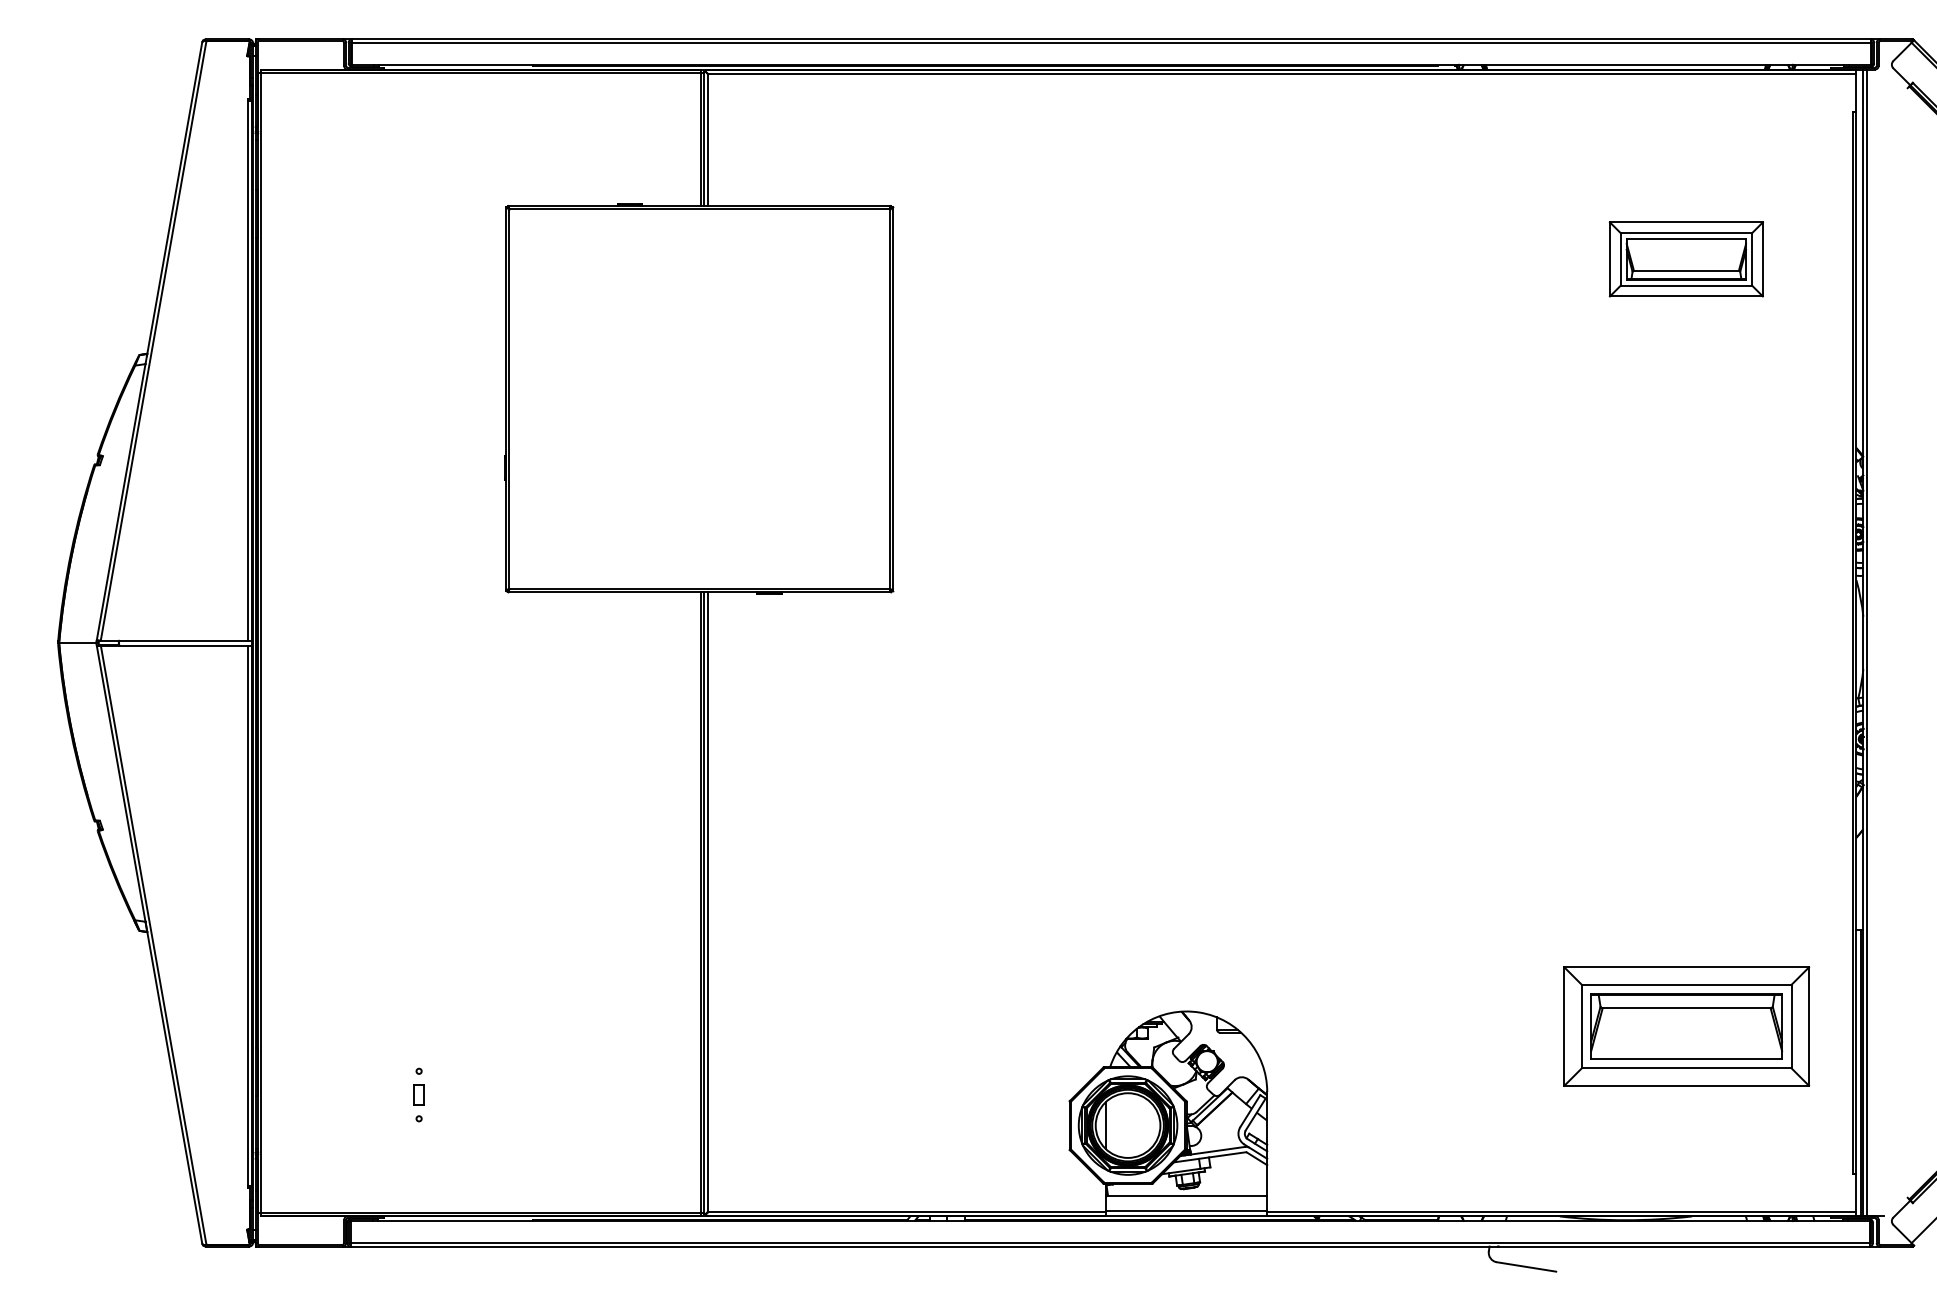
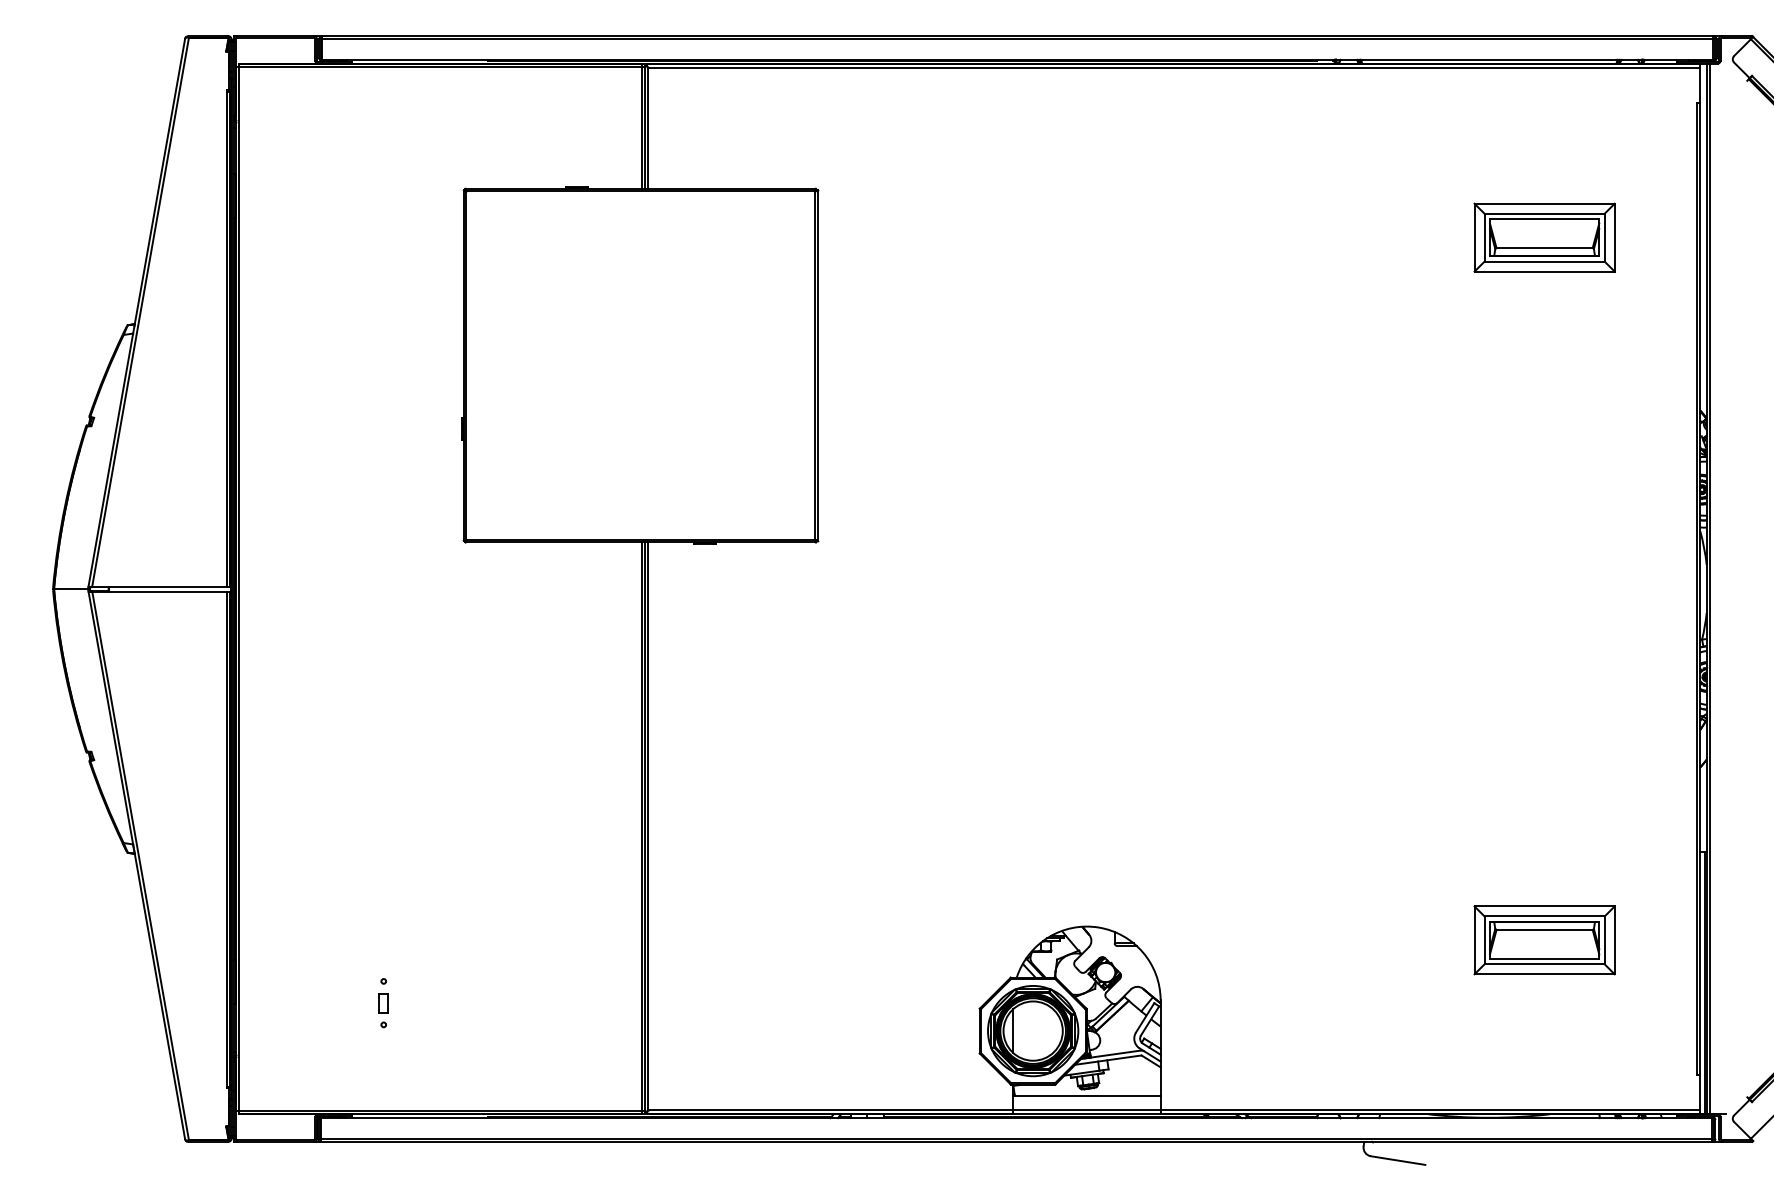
part: (1685, 1026) -> (1543, 940), size x0.62

